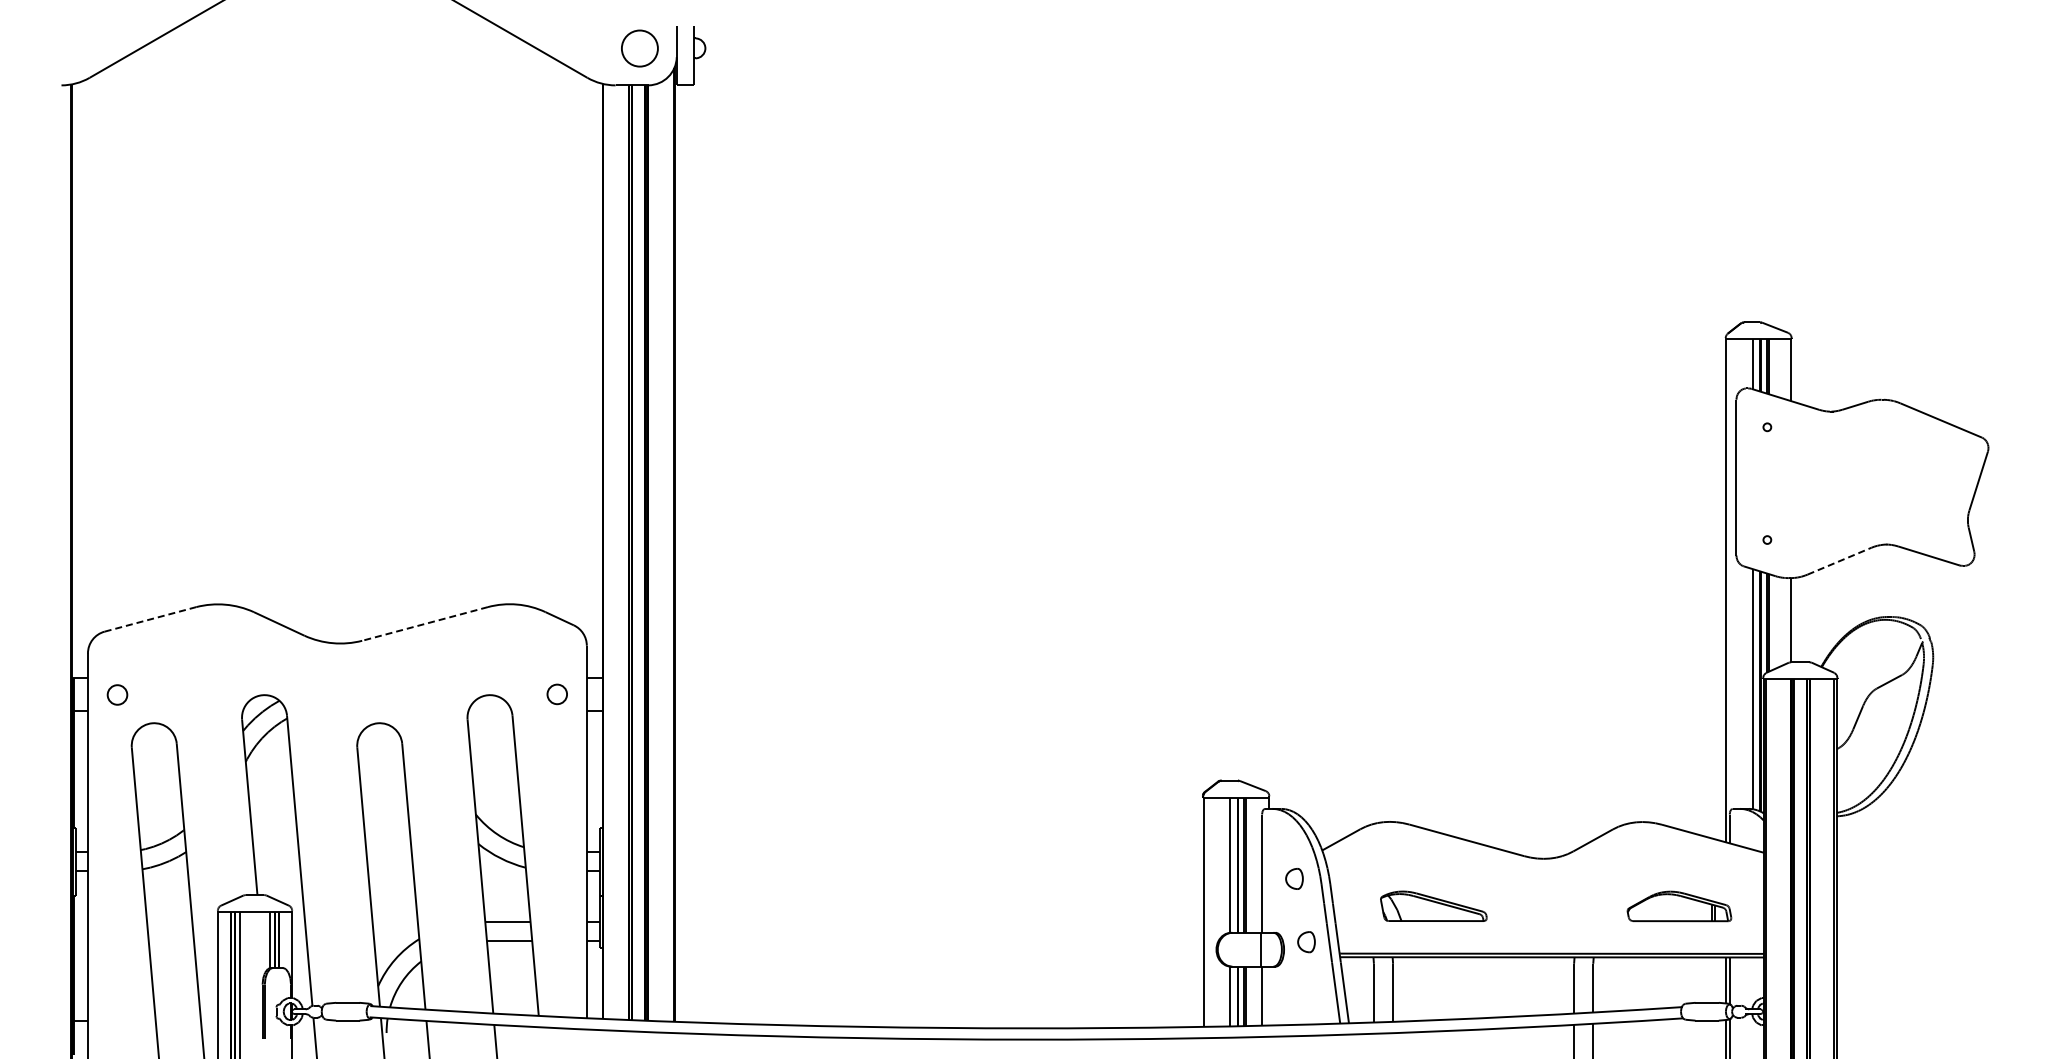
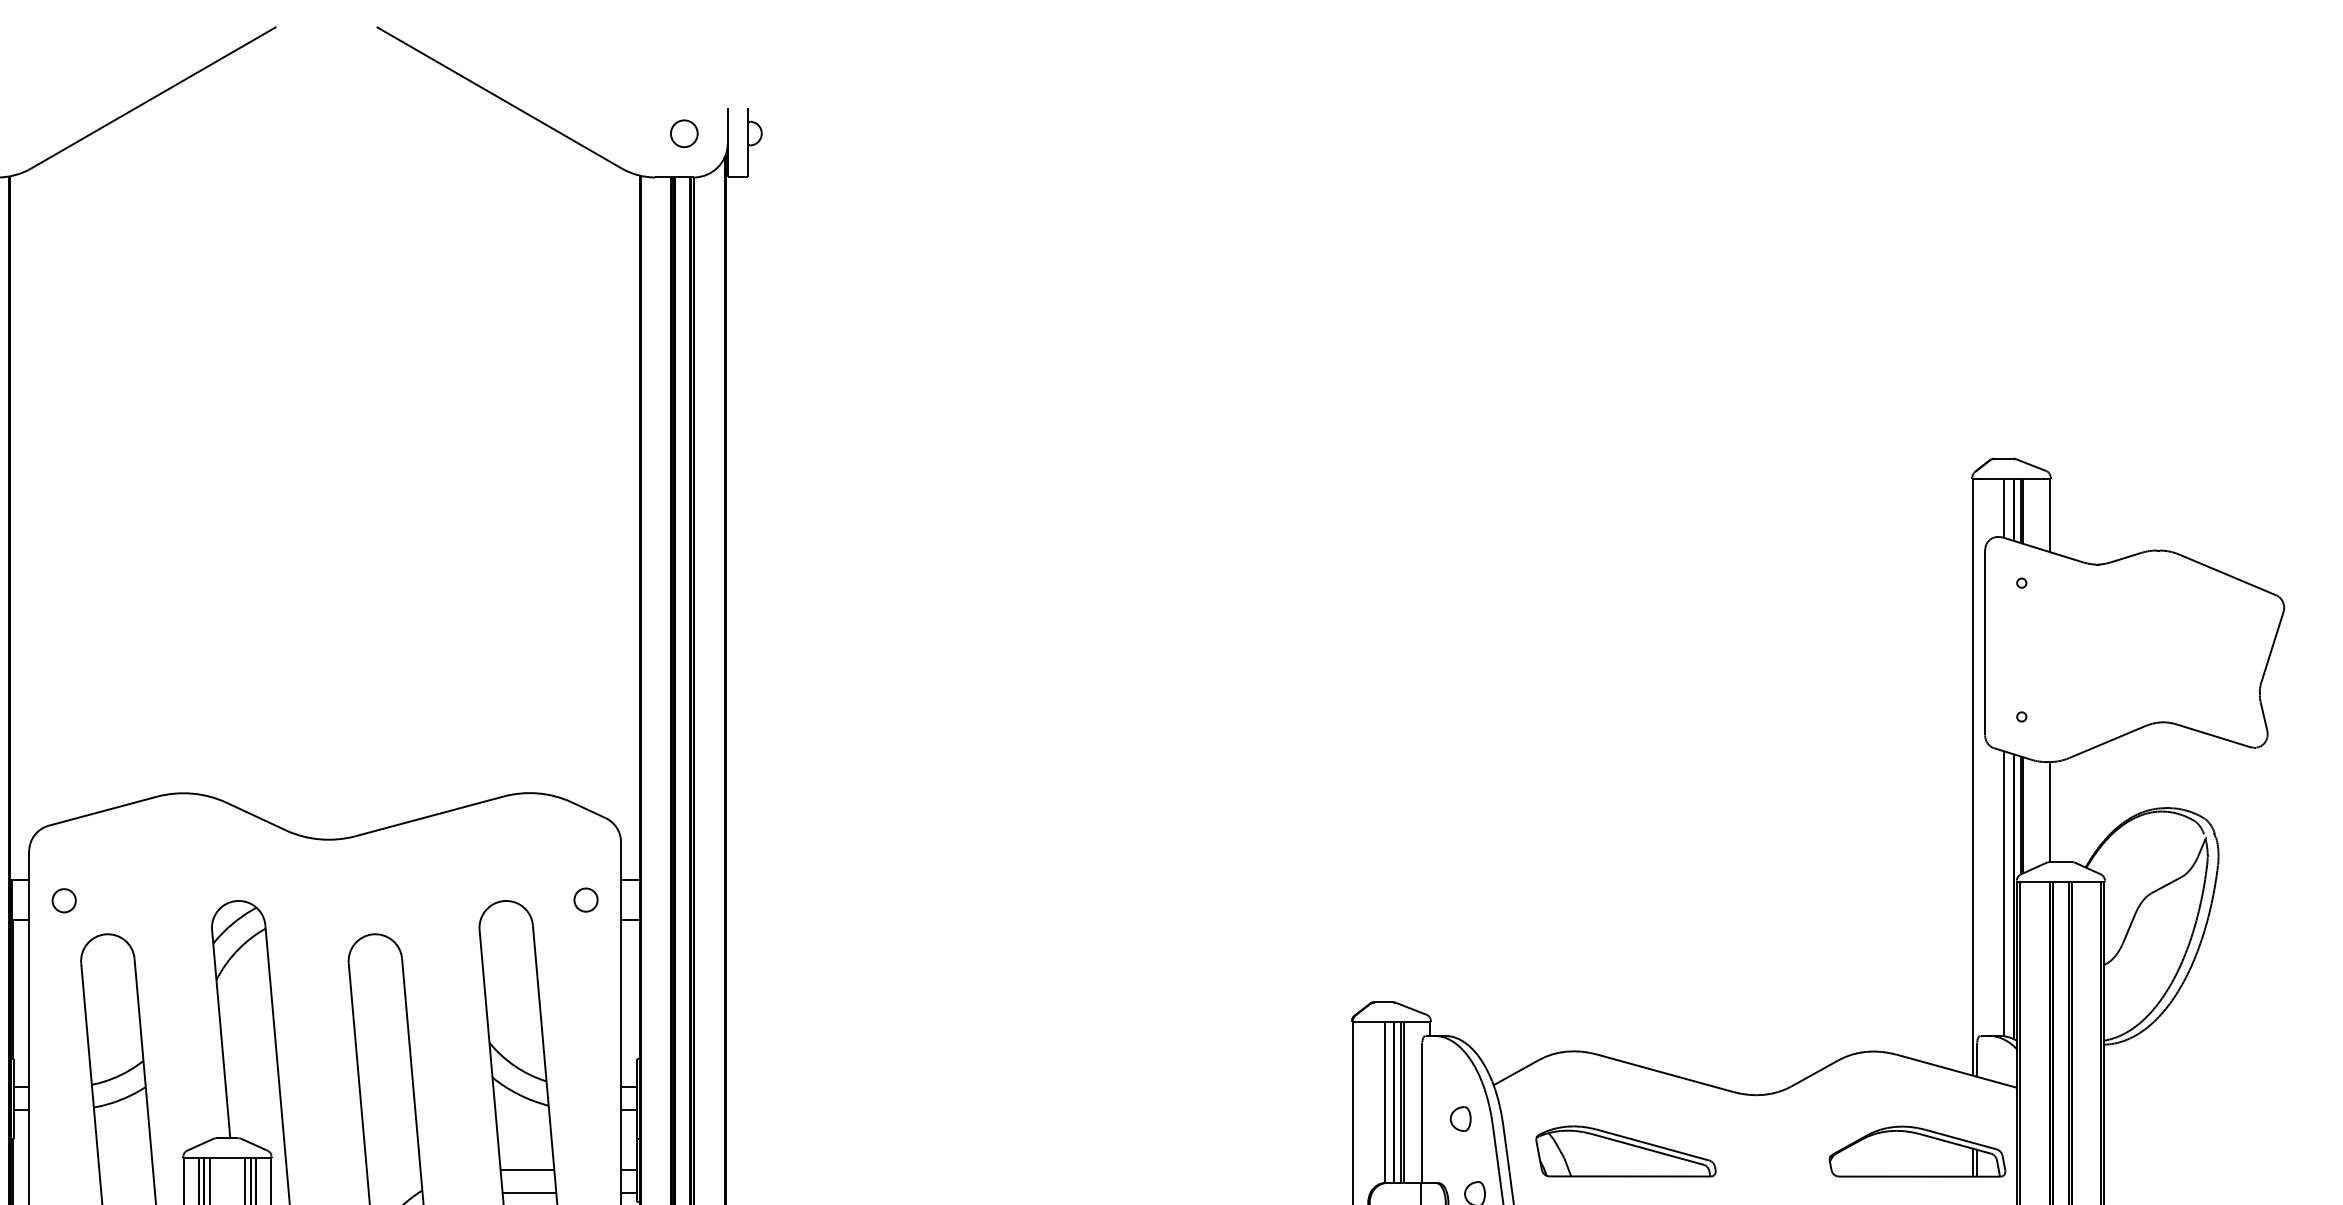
circle: (640, 48) -> (684, 133), size x0.62
line: (1839, 561) -> (2107, 742), dashed -> solid
line: (150, 619) -> (103, 811), dashed -> solid
line: (424, 624) -> (428, 817), dashed -> solid
part: (1433, 906) -> (1625, 1151), size x1.43
part: (1679, 906) -> (1917, 1151), size x1.43

